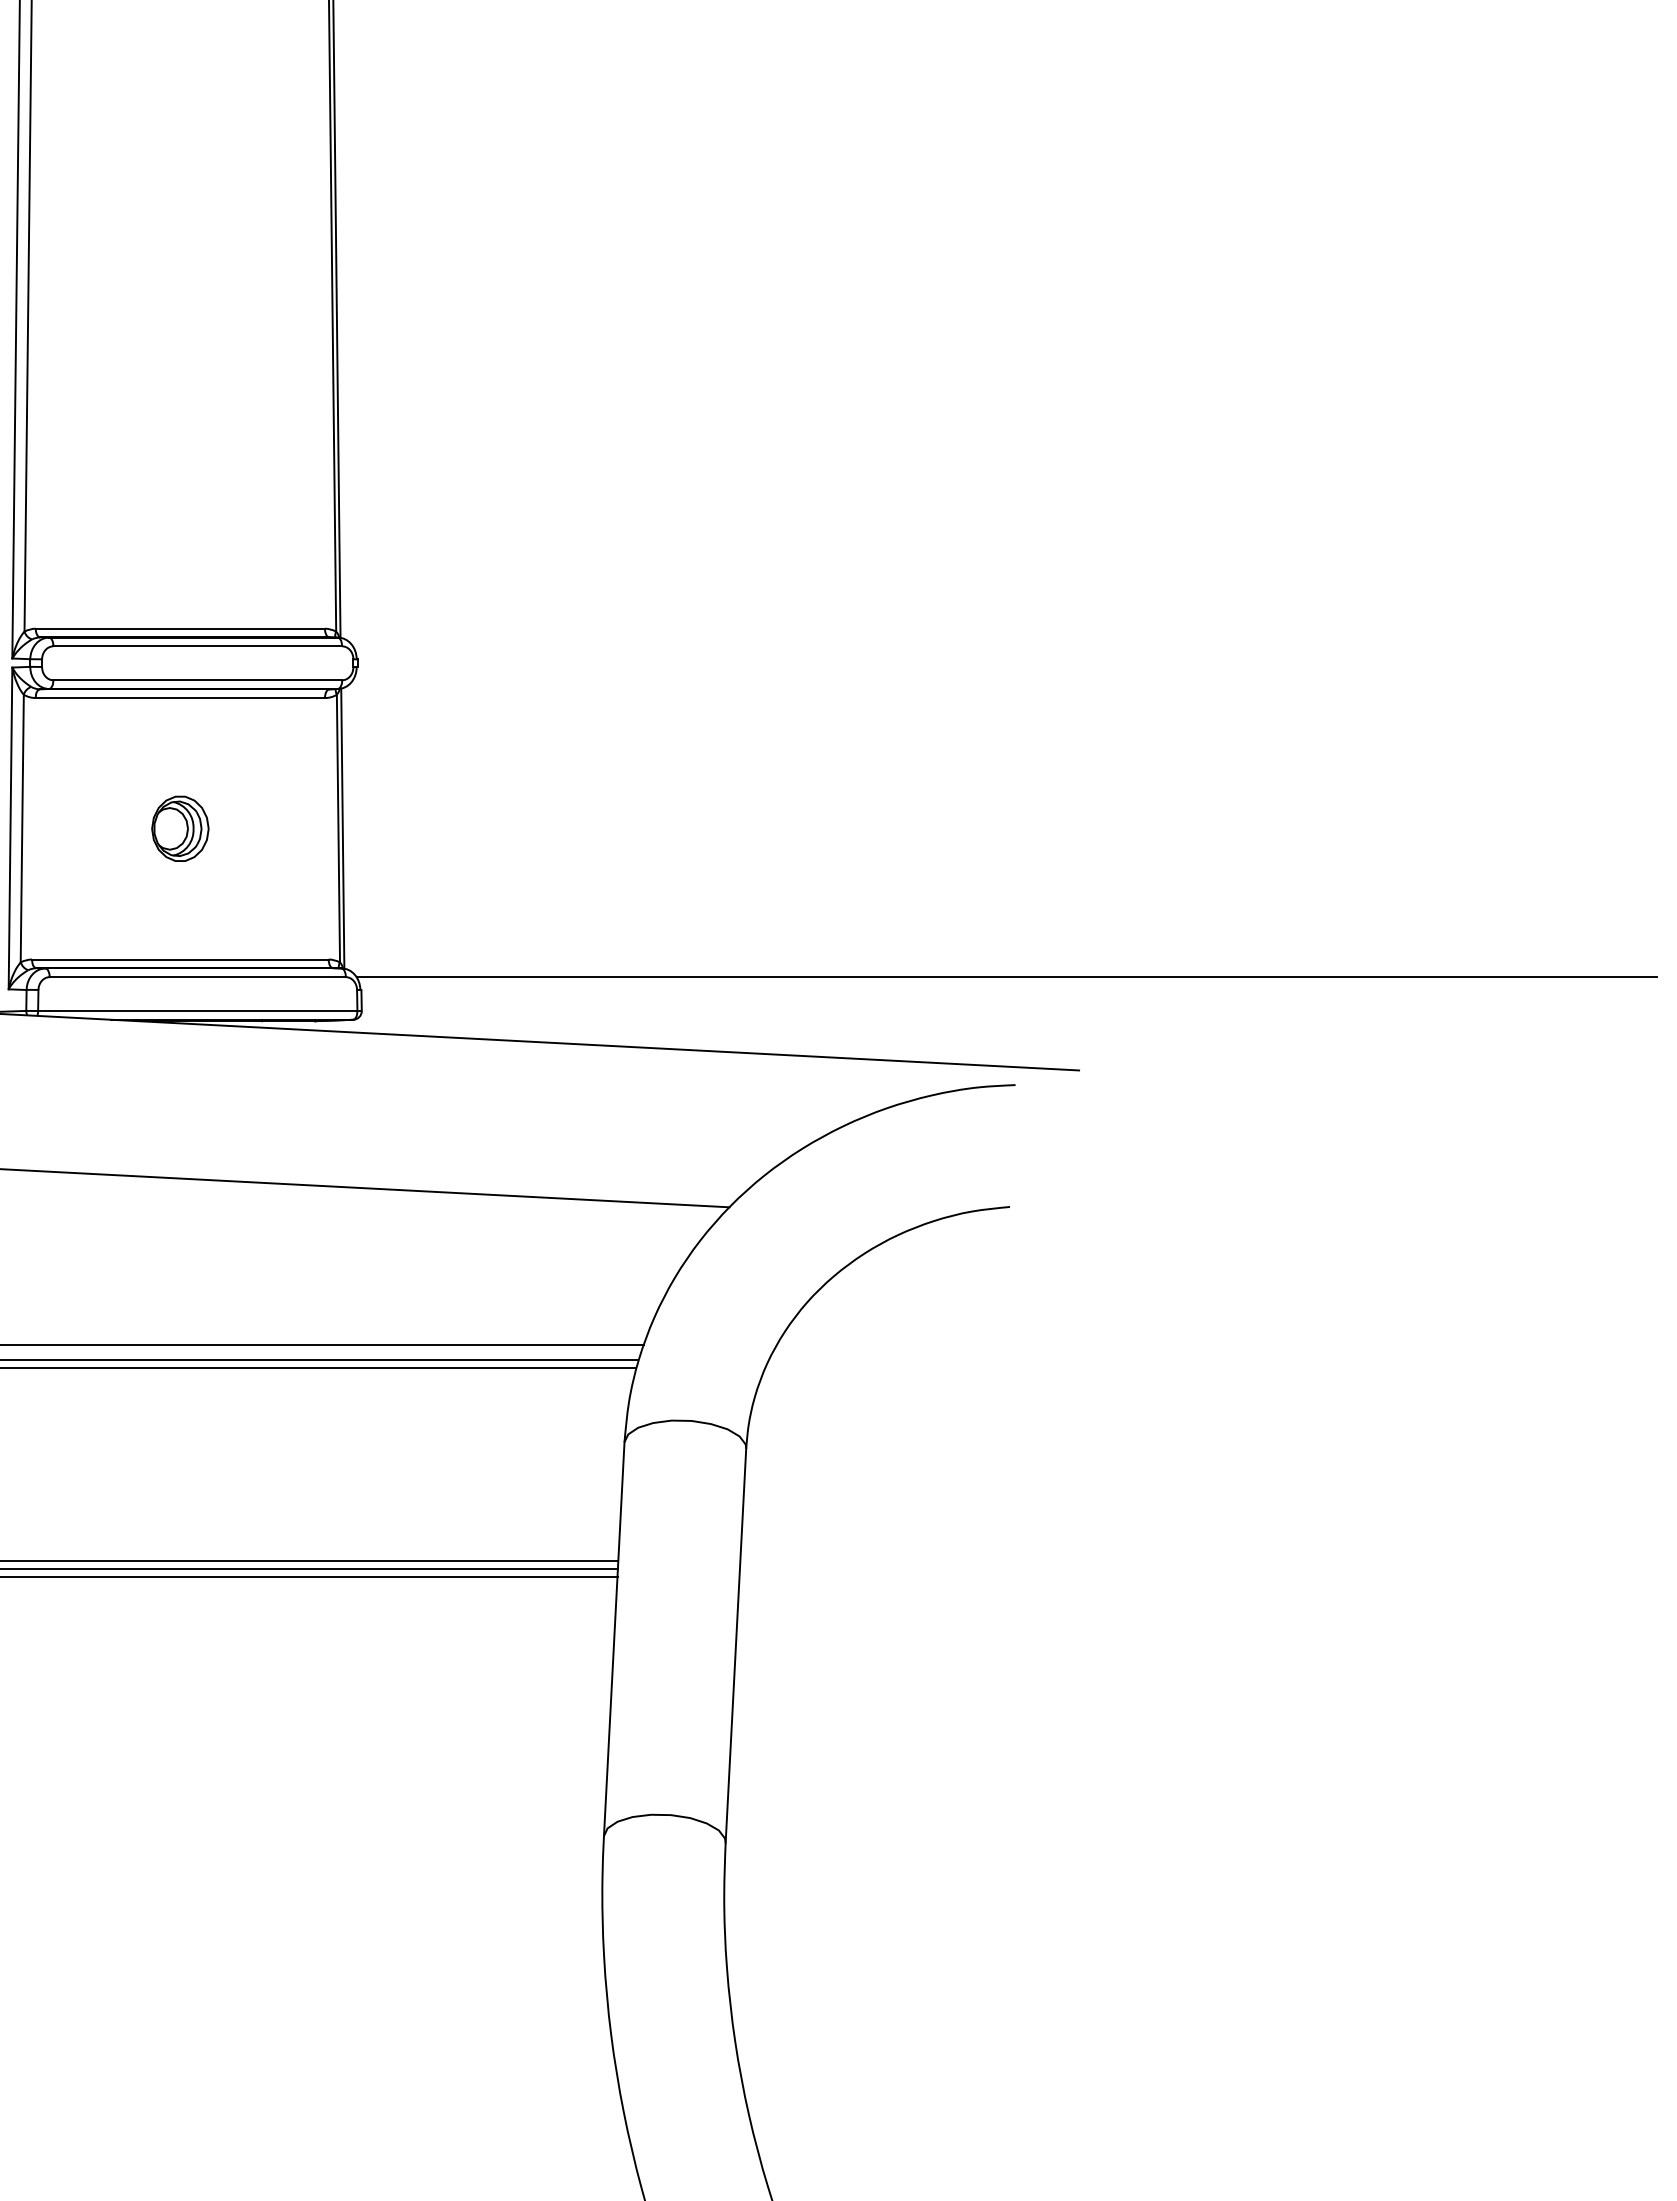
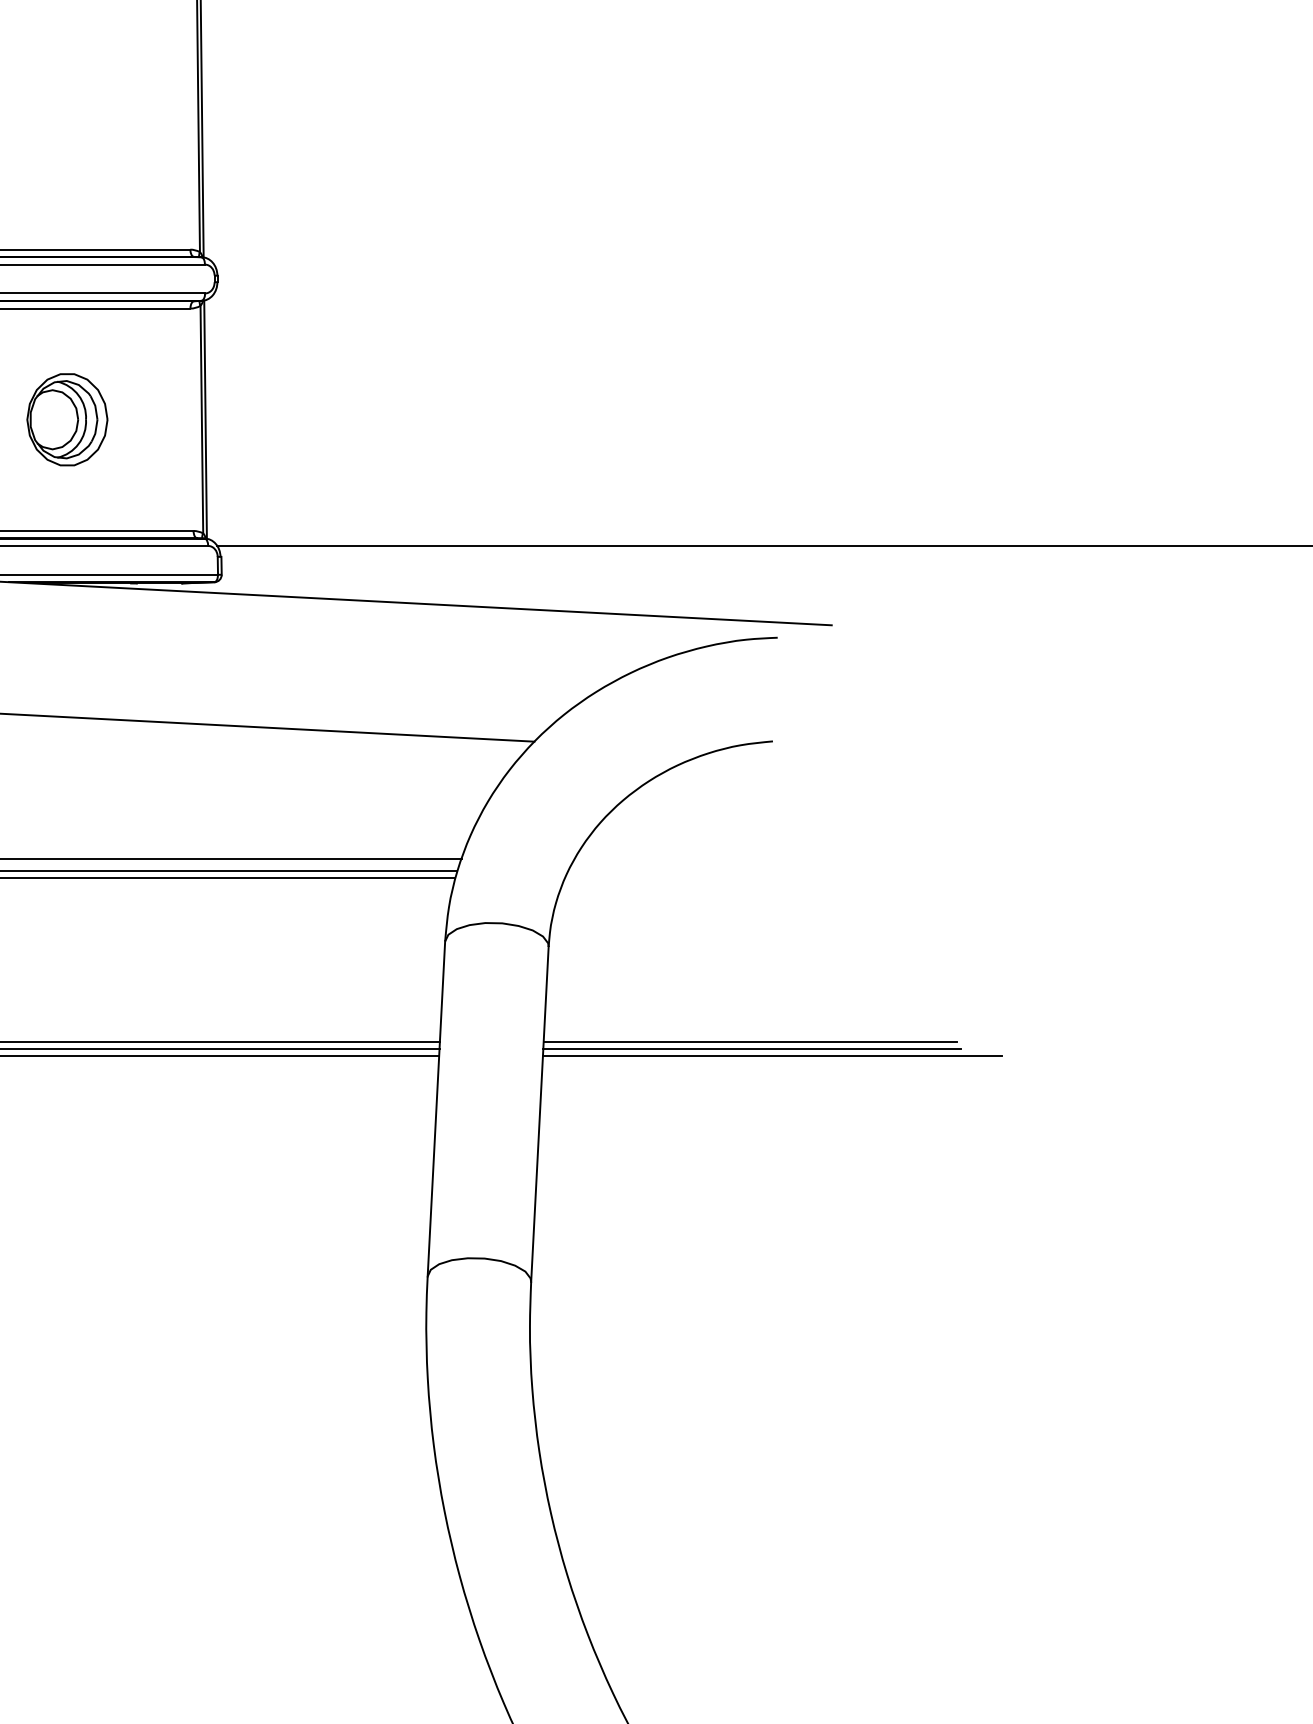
part: (180, 828) -> (67, 419), size x1.67
line: (983, 1560) -> (750, 1042), added
line: (984, 1568) -> (751, 1048), added
line: (1009, 1577) -> (772, 1056), added

